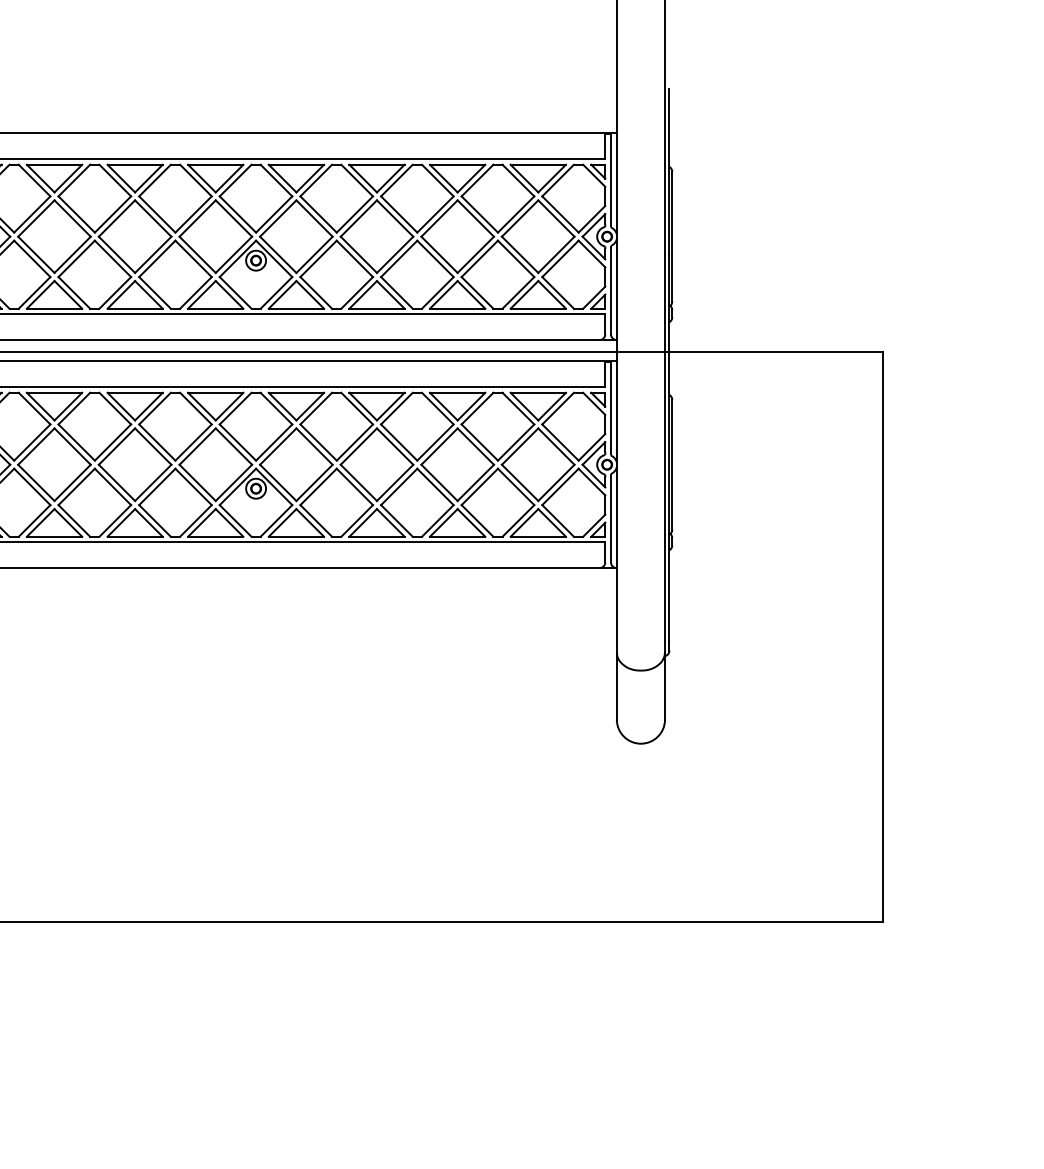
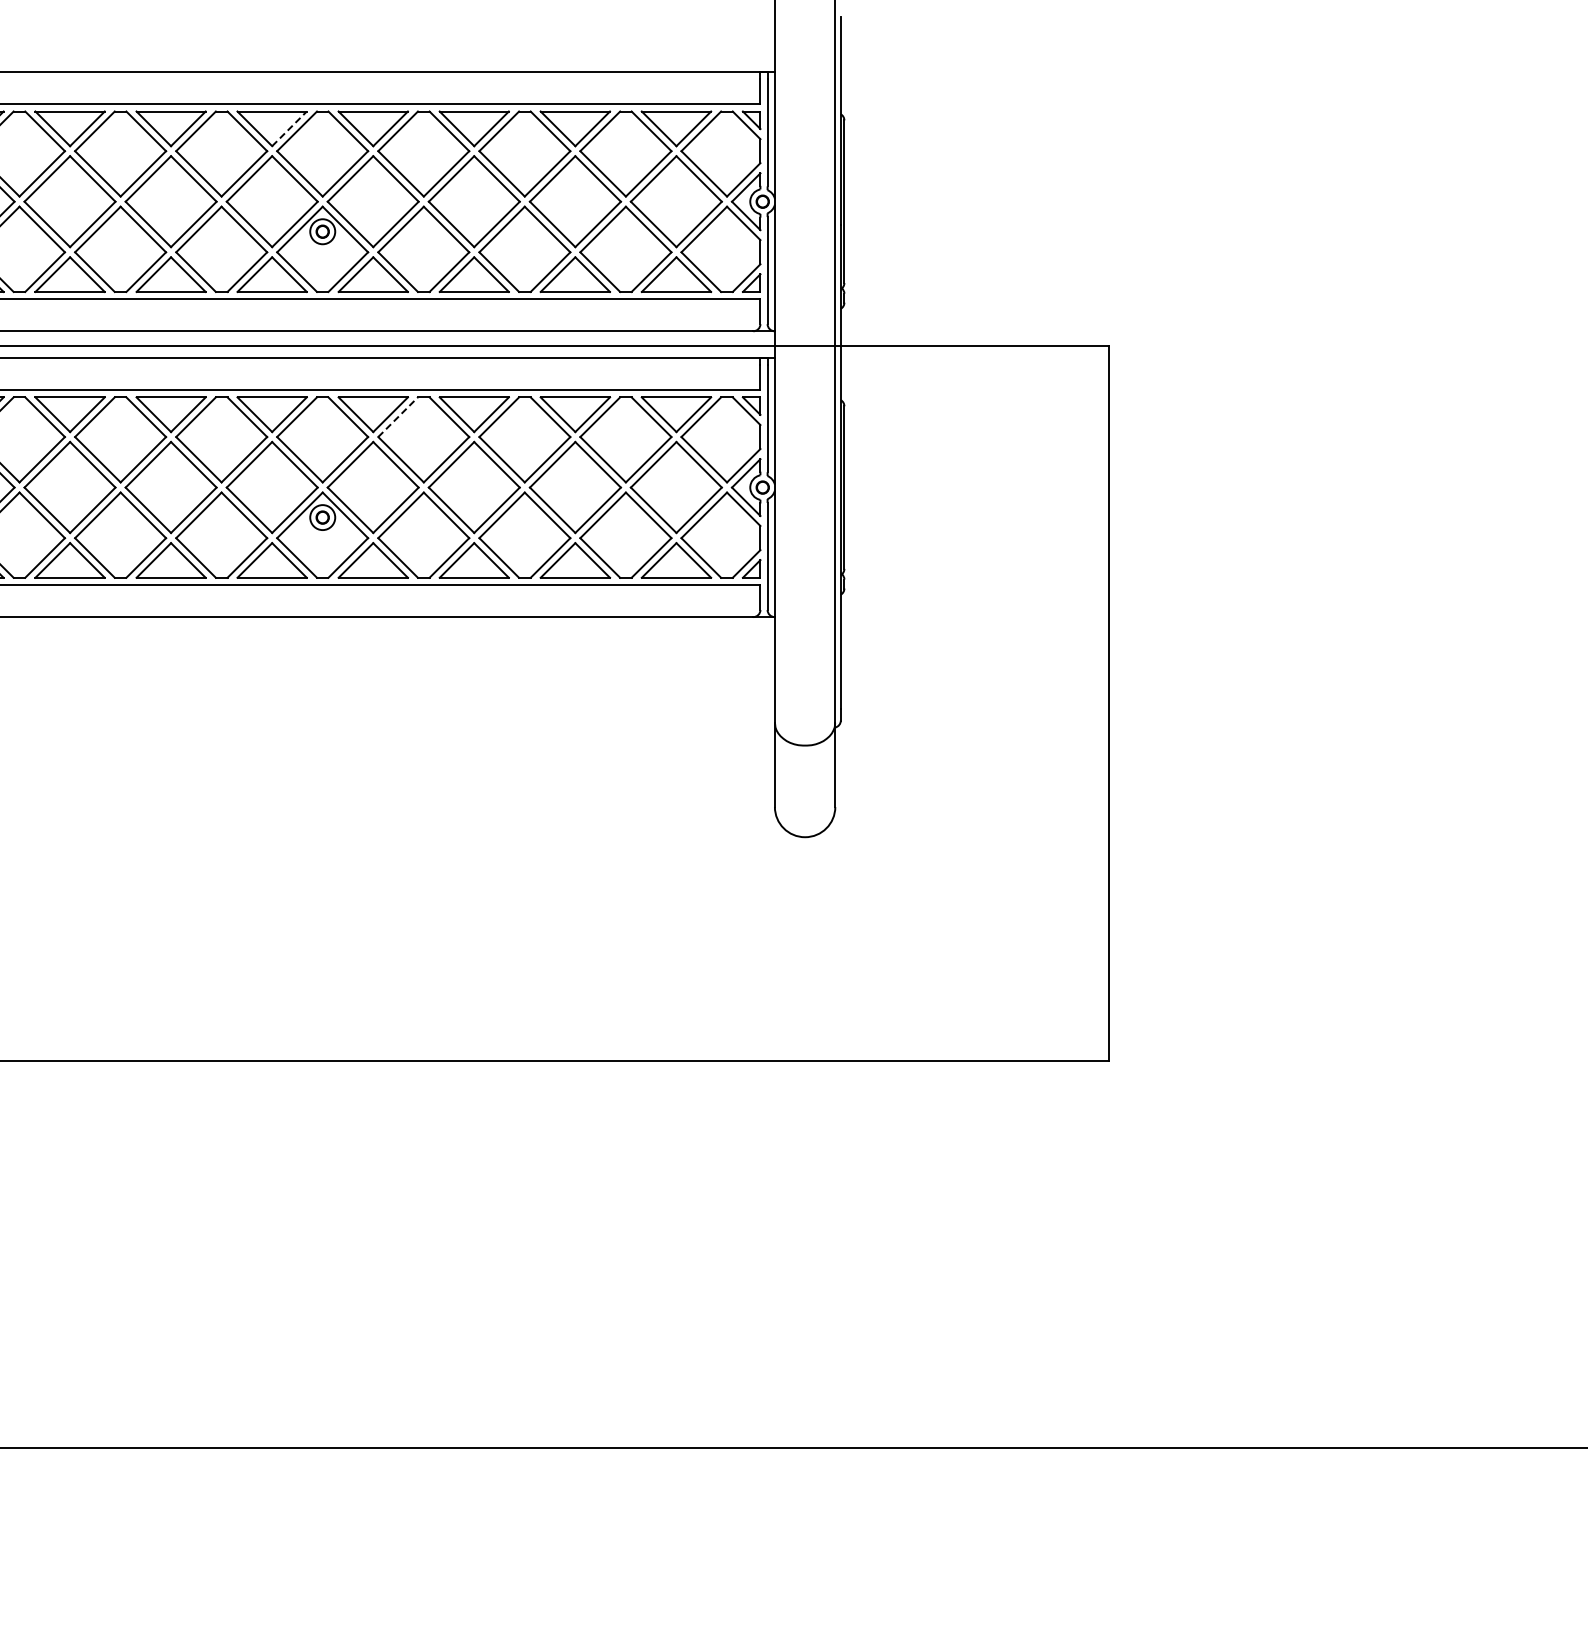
line: (229, 178) -> (289, 128), solid -> dashed
line: (316, 408) -> (398, 416), solid -> dashed

